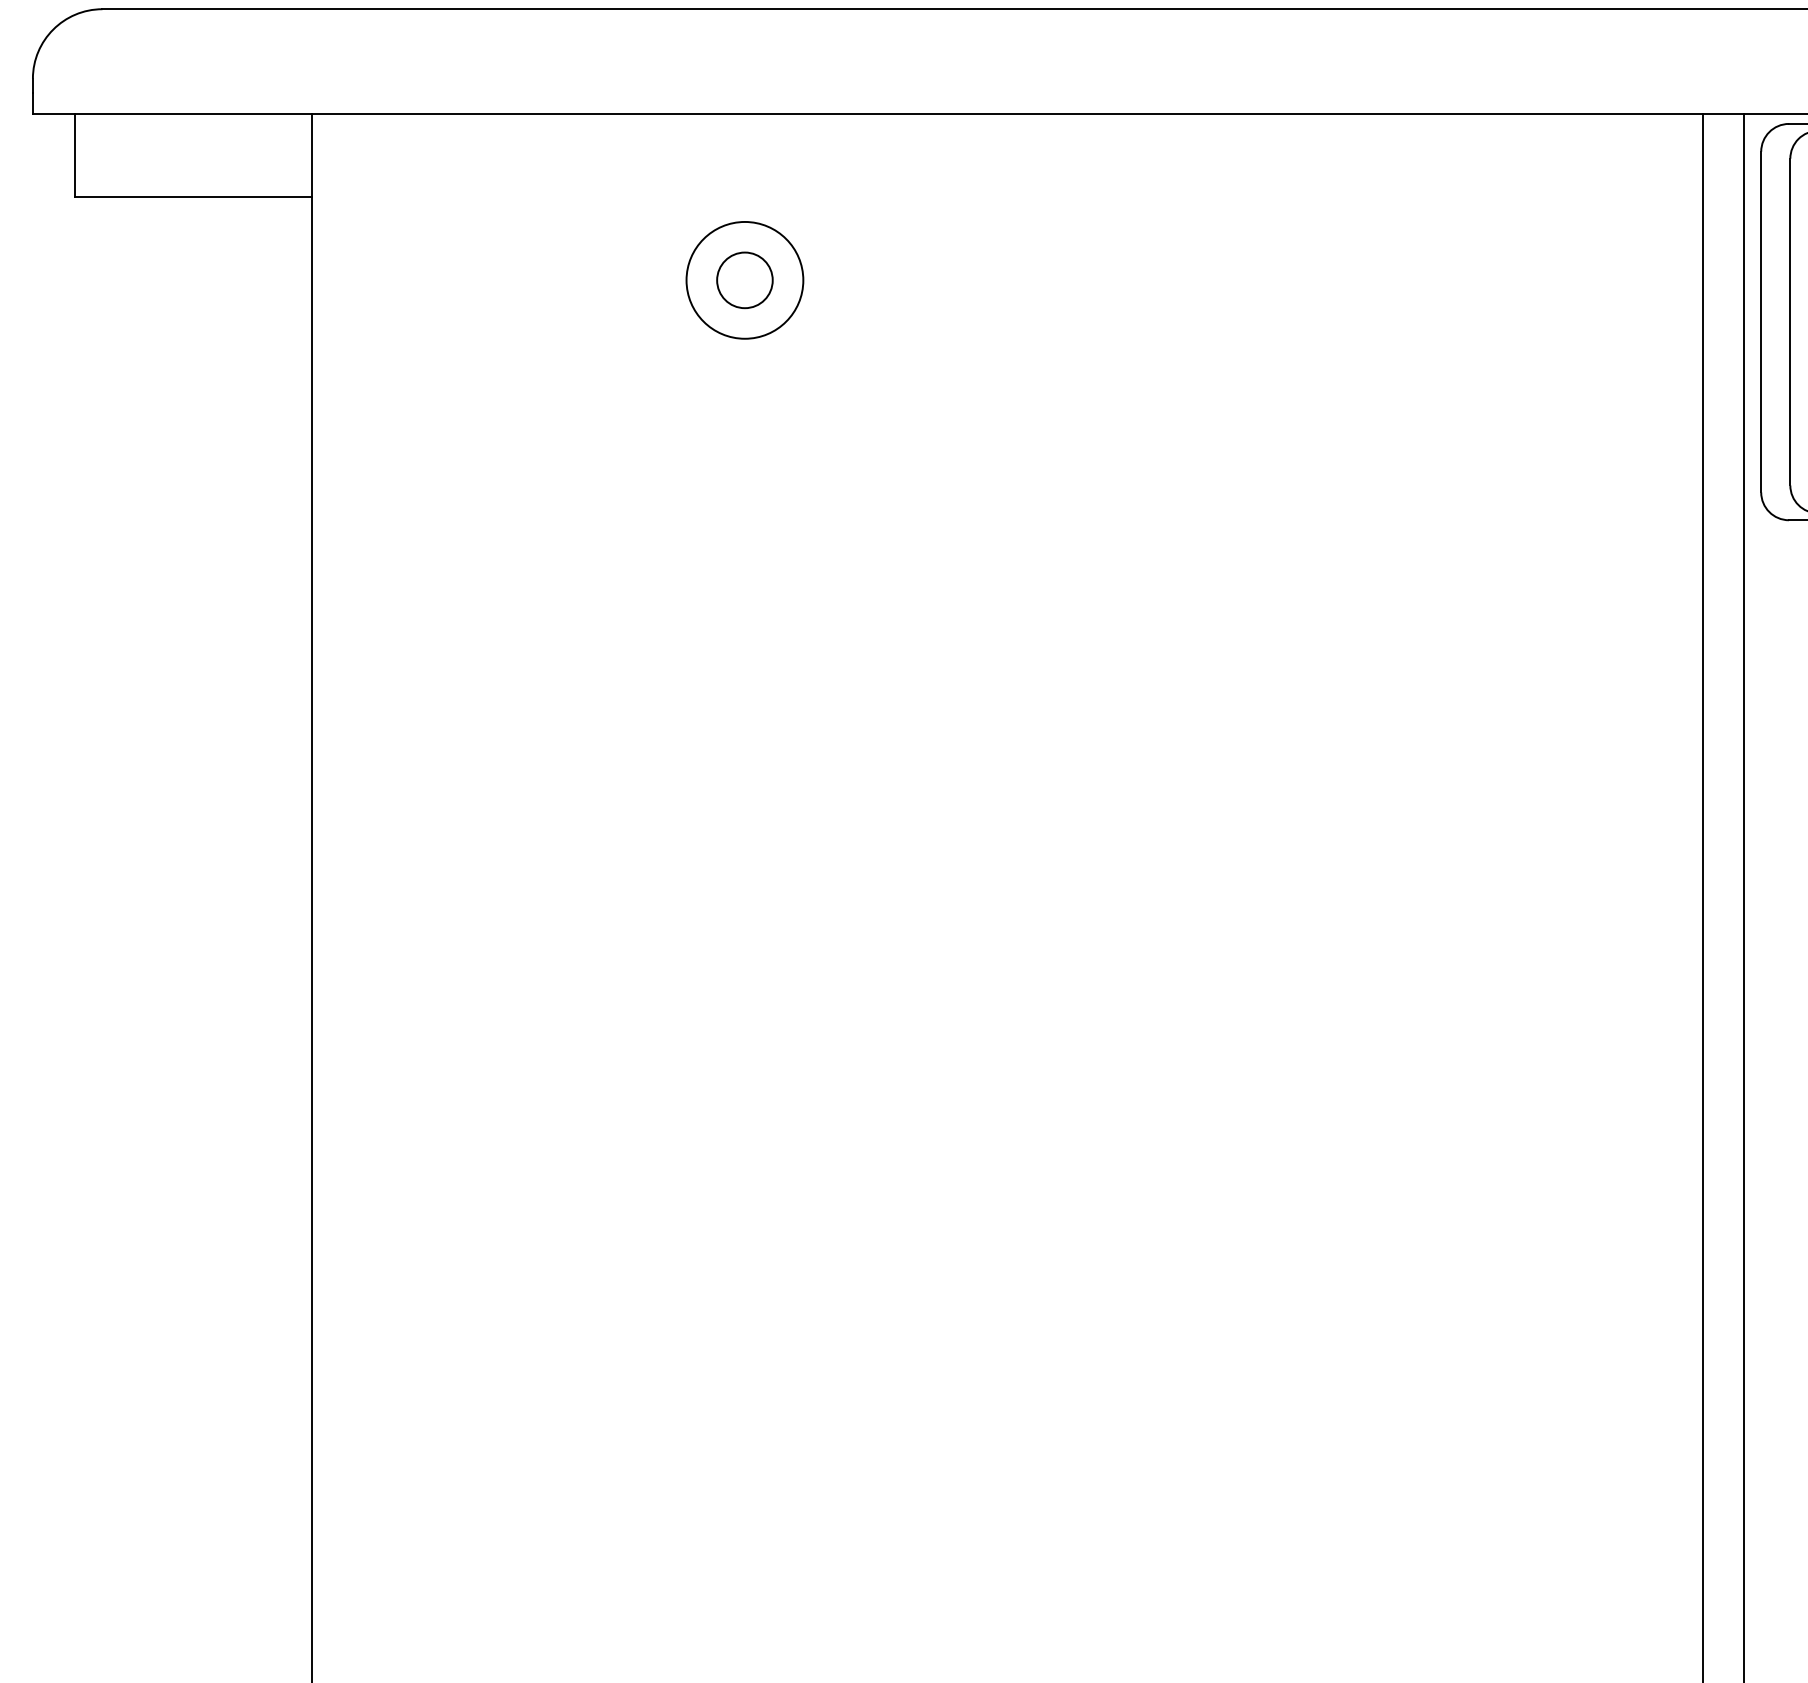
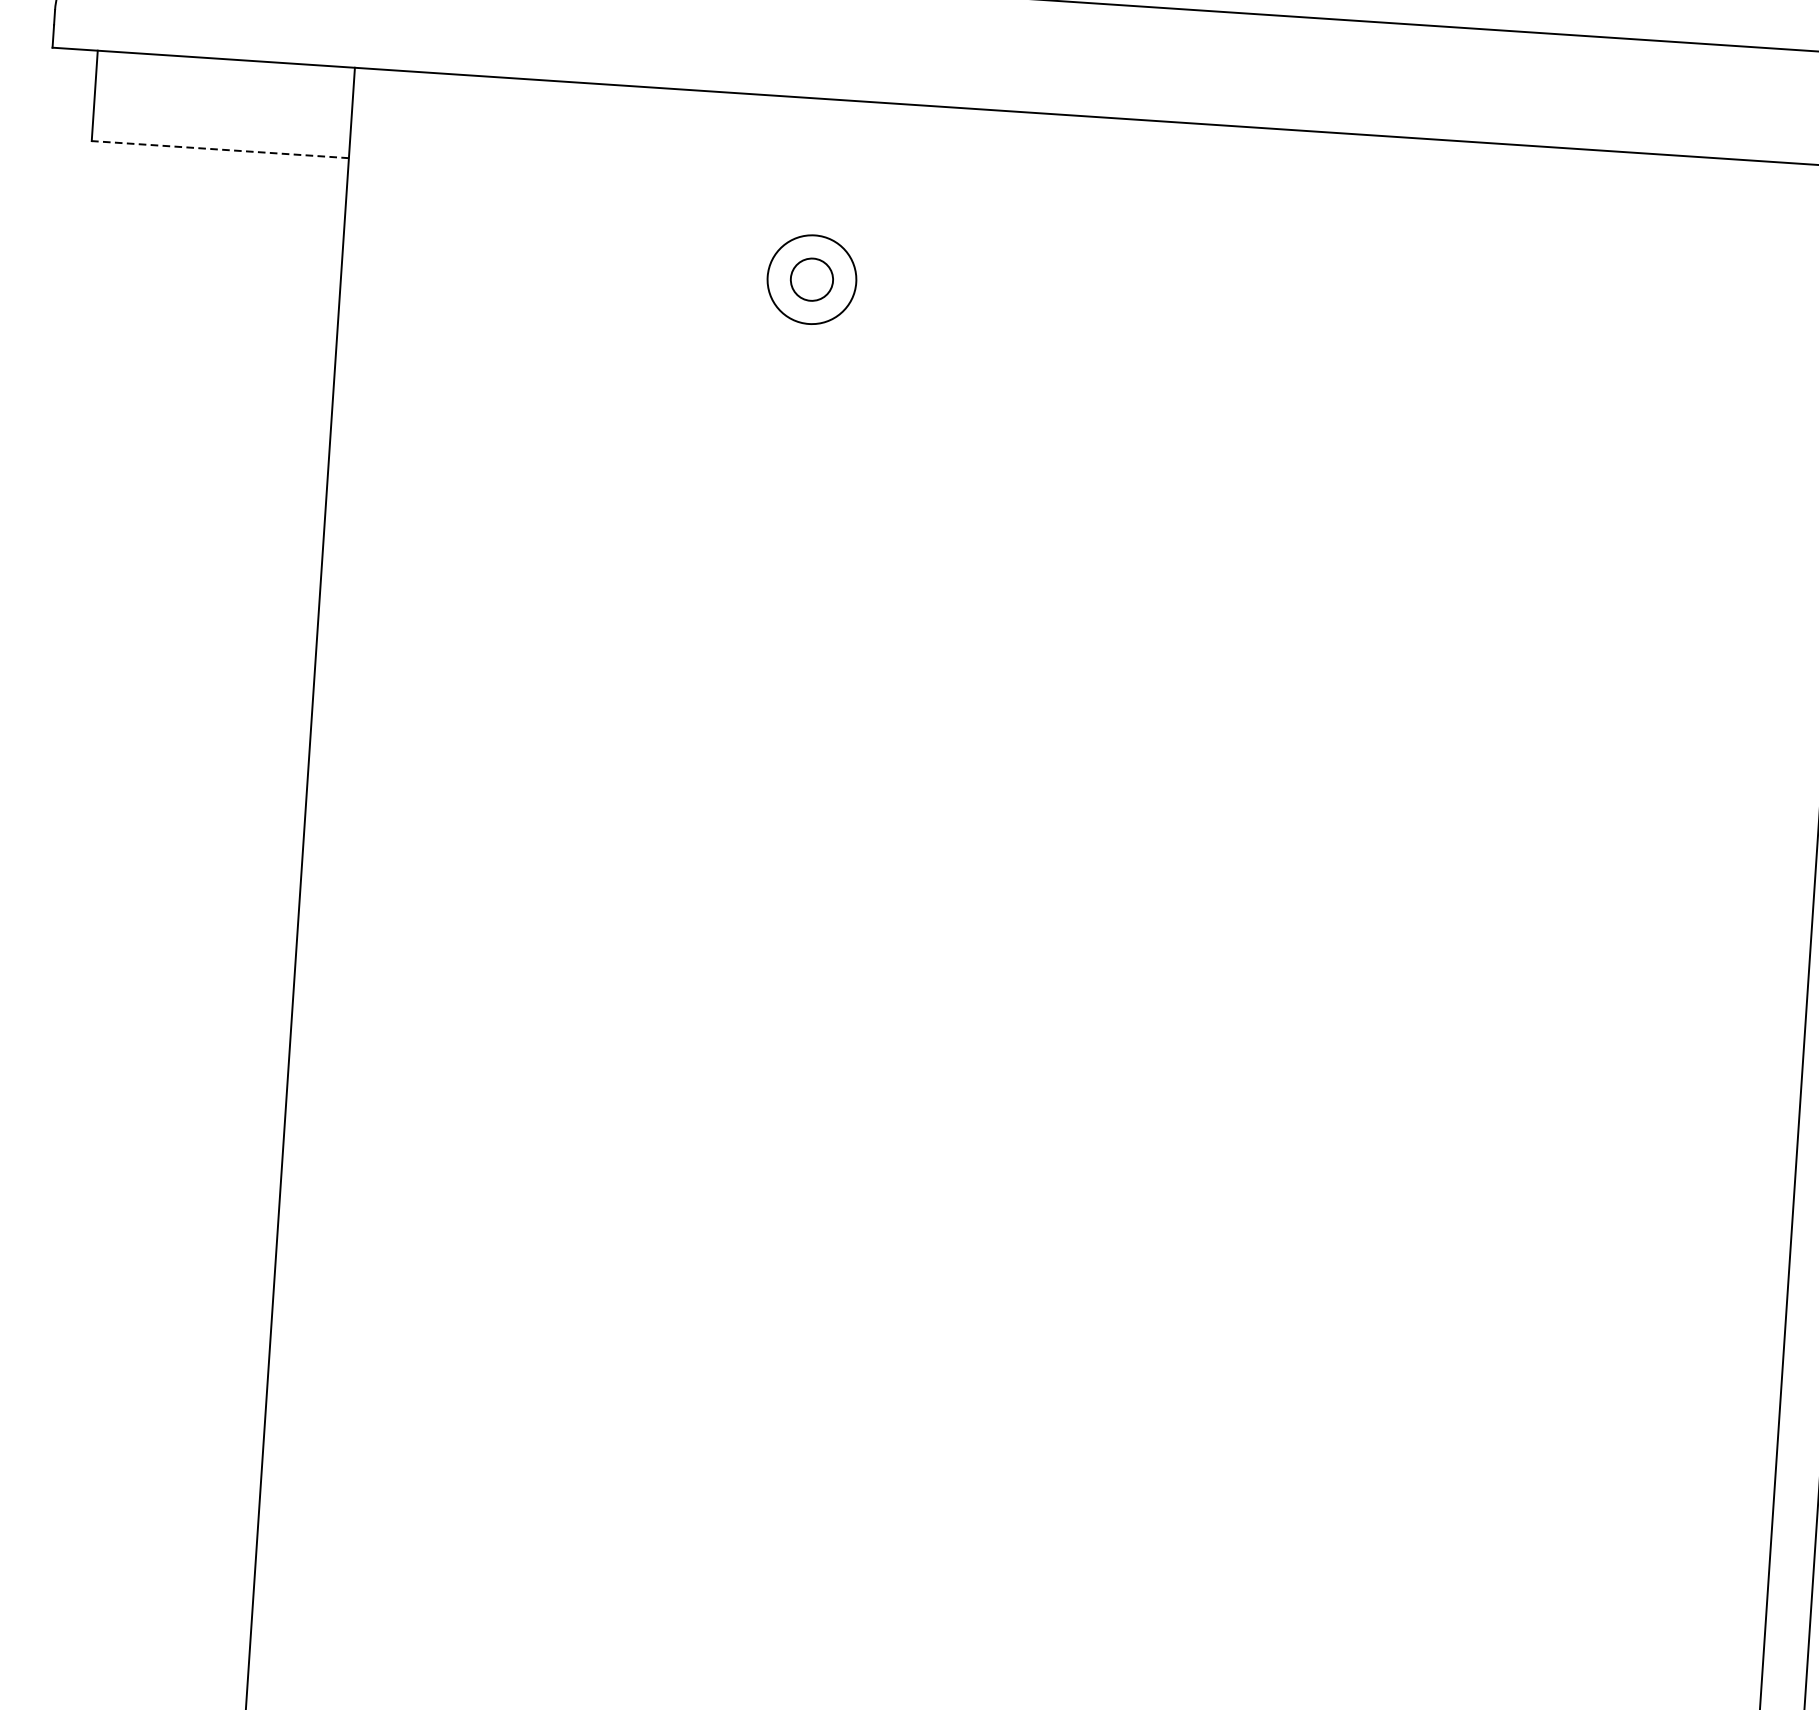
line: (193, 196) -> (220, 149), solid -> dashed
circle: (744, 279) -> (811, 278), size x0.7
circle: (744, 280) -> (811, 279), size x0.7

